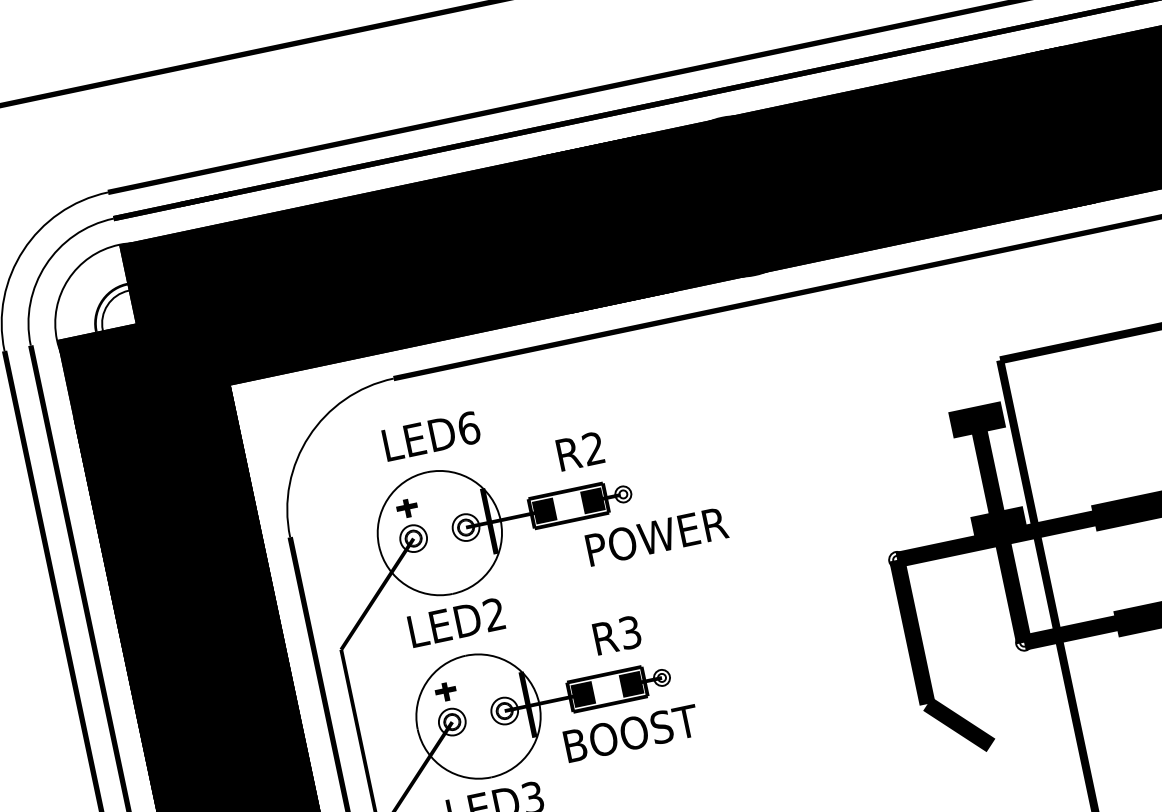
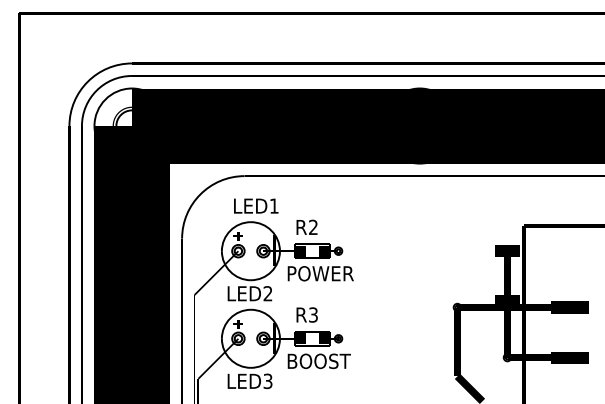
text: (466, 427) -> (273, 205), LED6 -> LED1
text: (578, 449) -> (306, 226), moved
text: (656, 536) -> (320, 273), moved
text: (615, 634) -> (306, 314), moved

